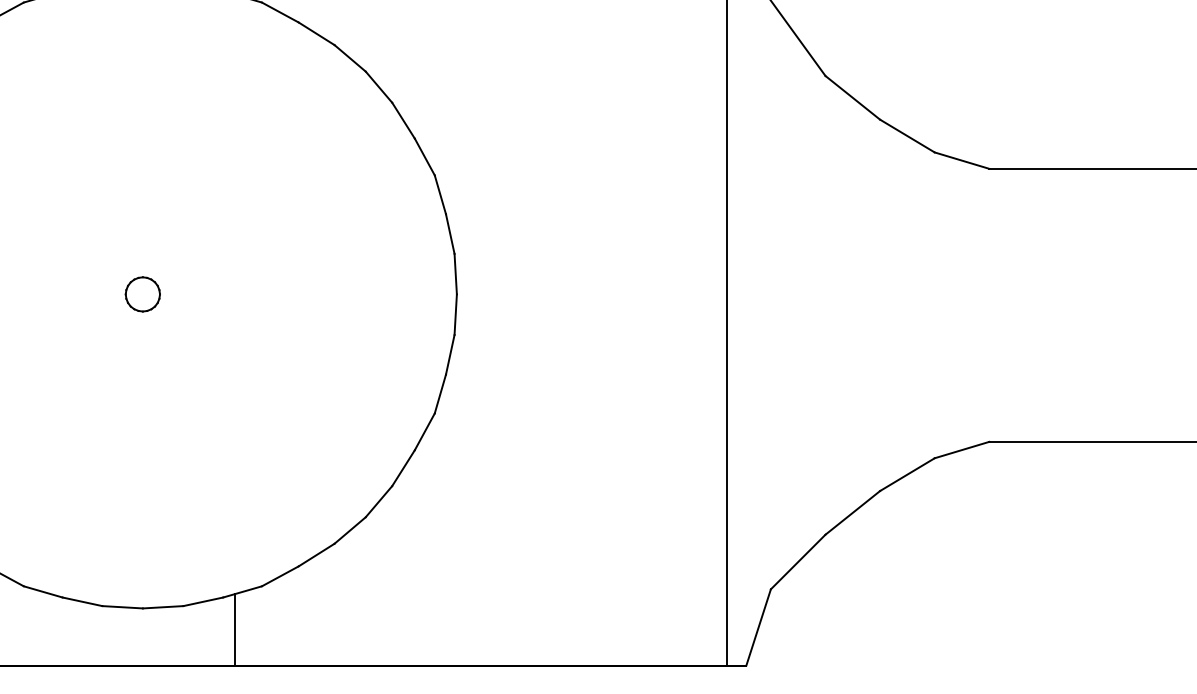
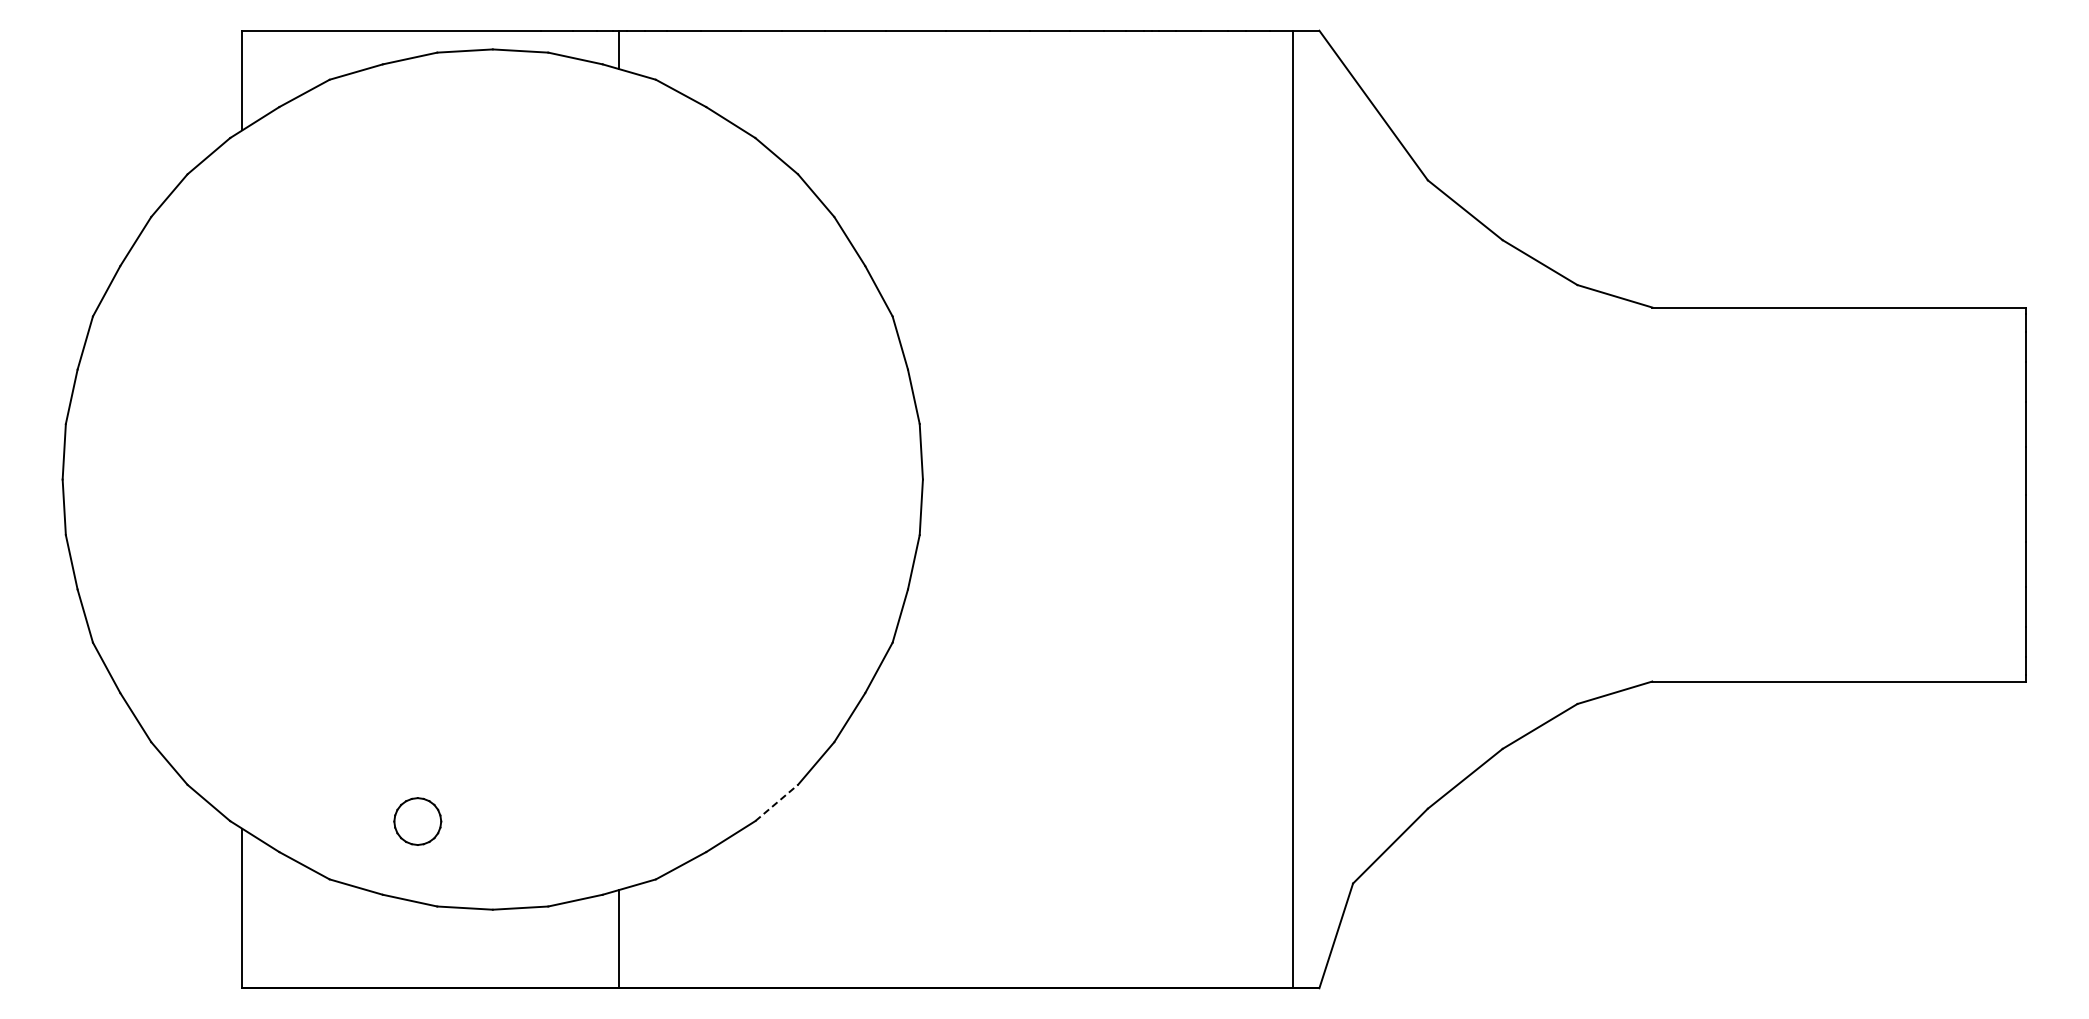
part: (142, 294) -> (417, 821), moved
line: (350, 530) -> (777, 802), solid -> dashed

